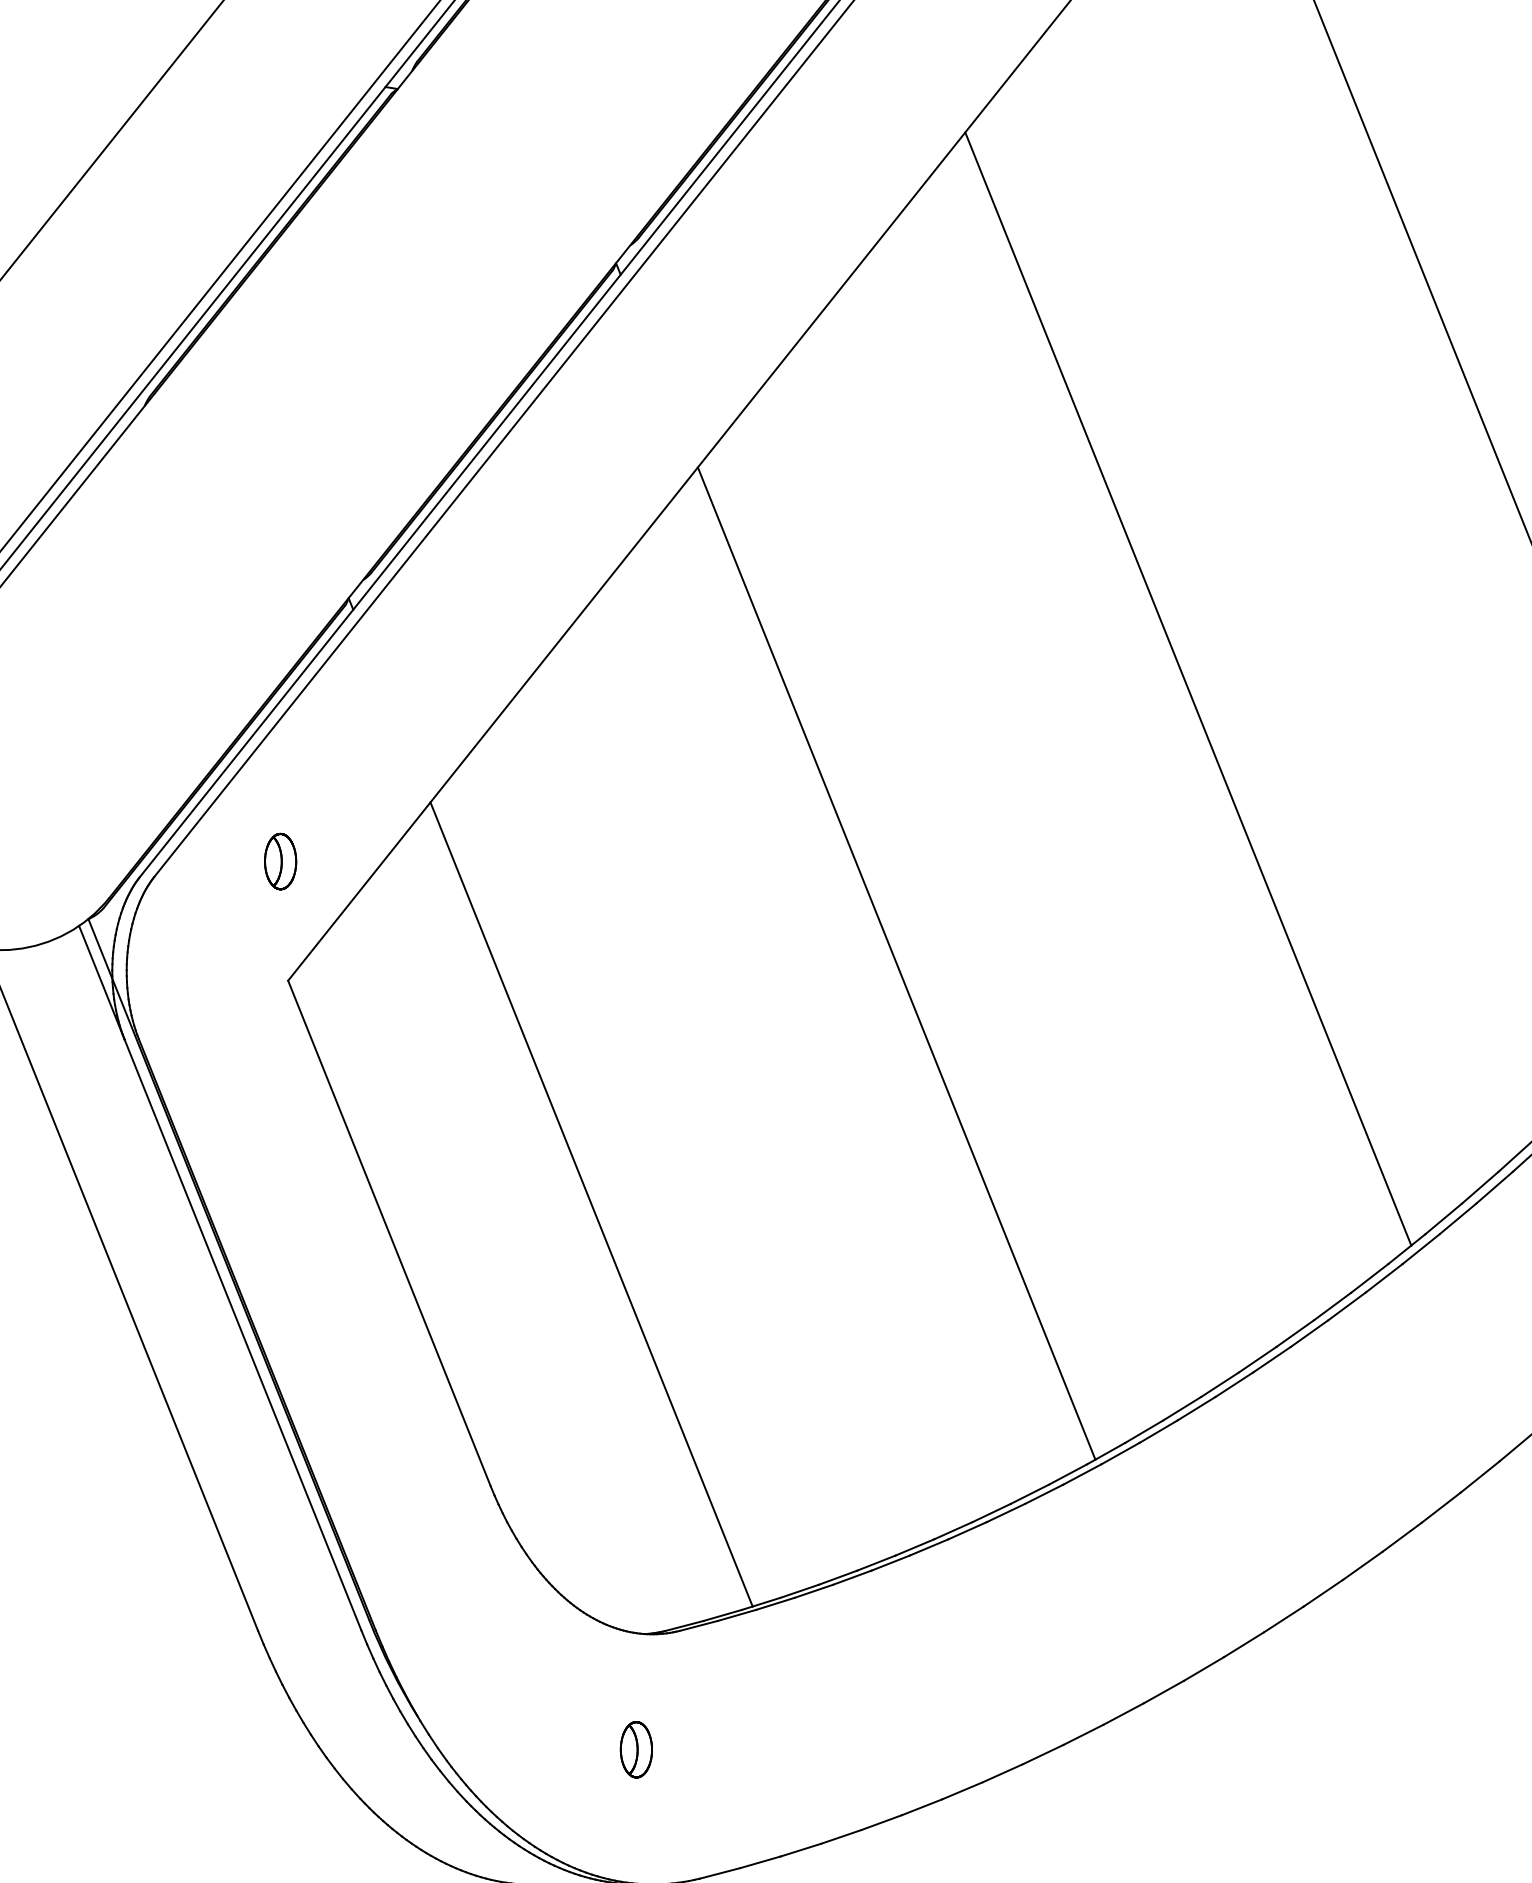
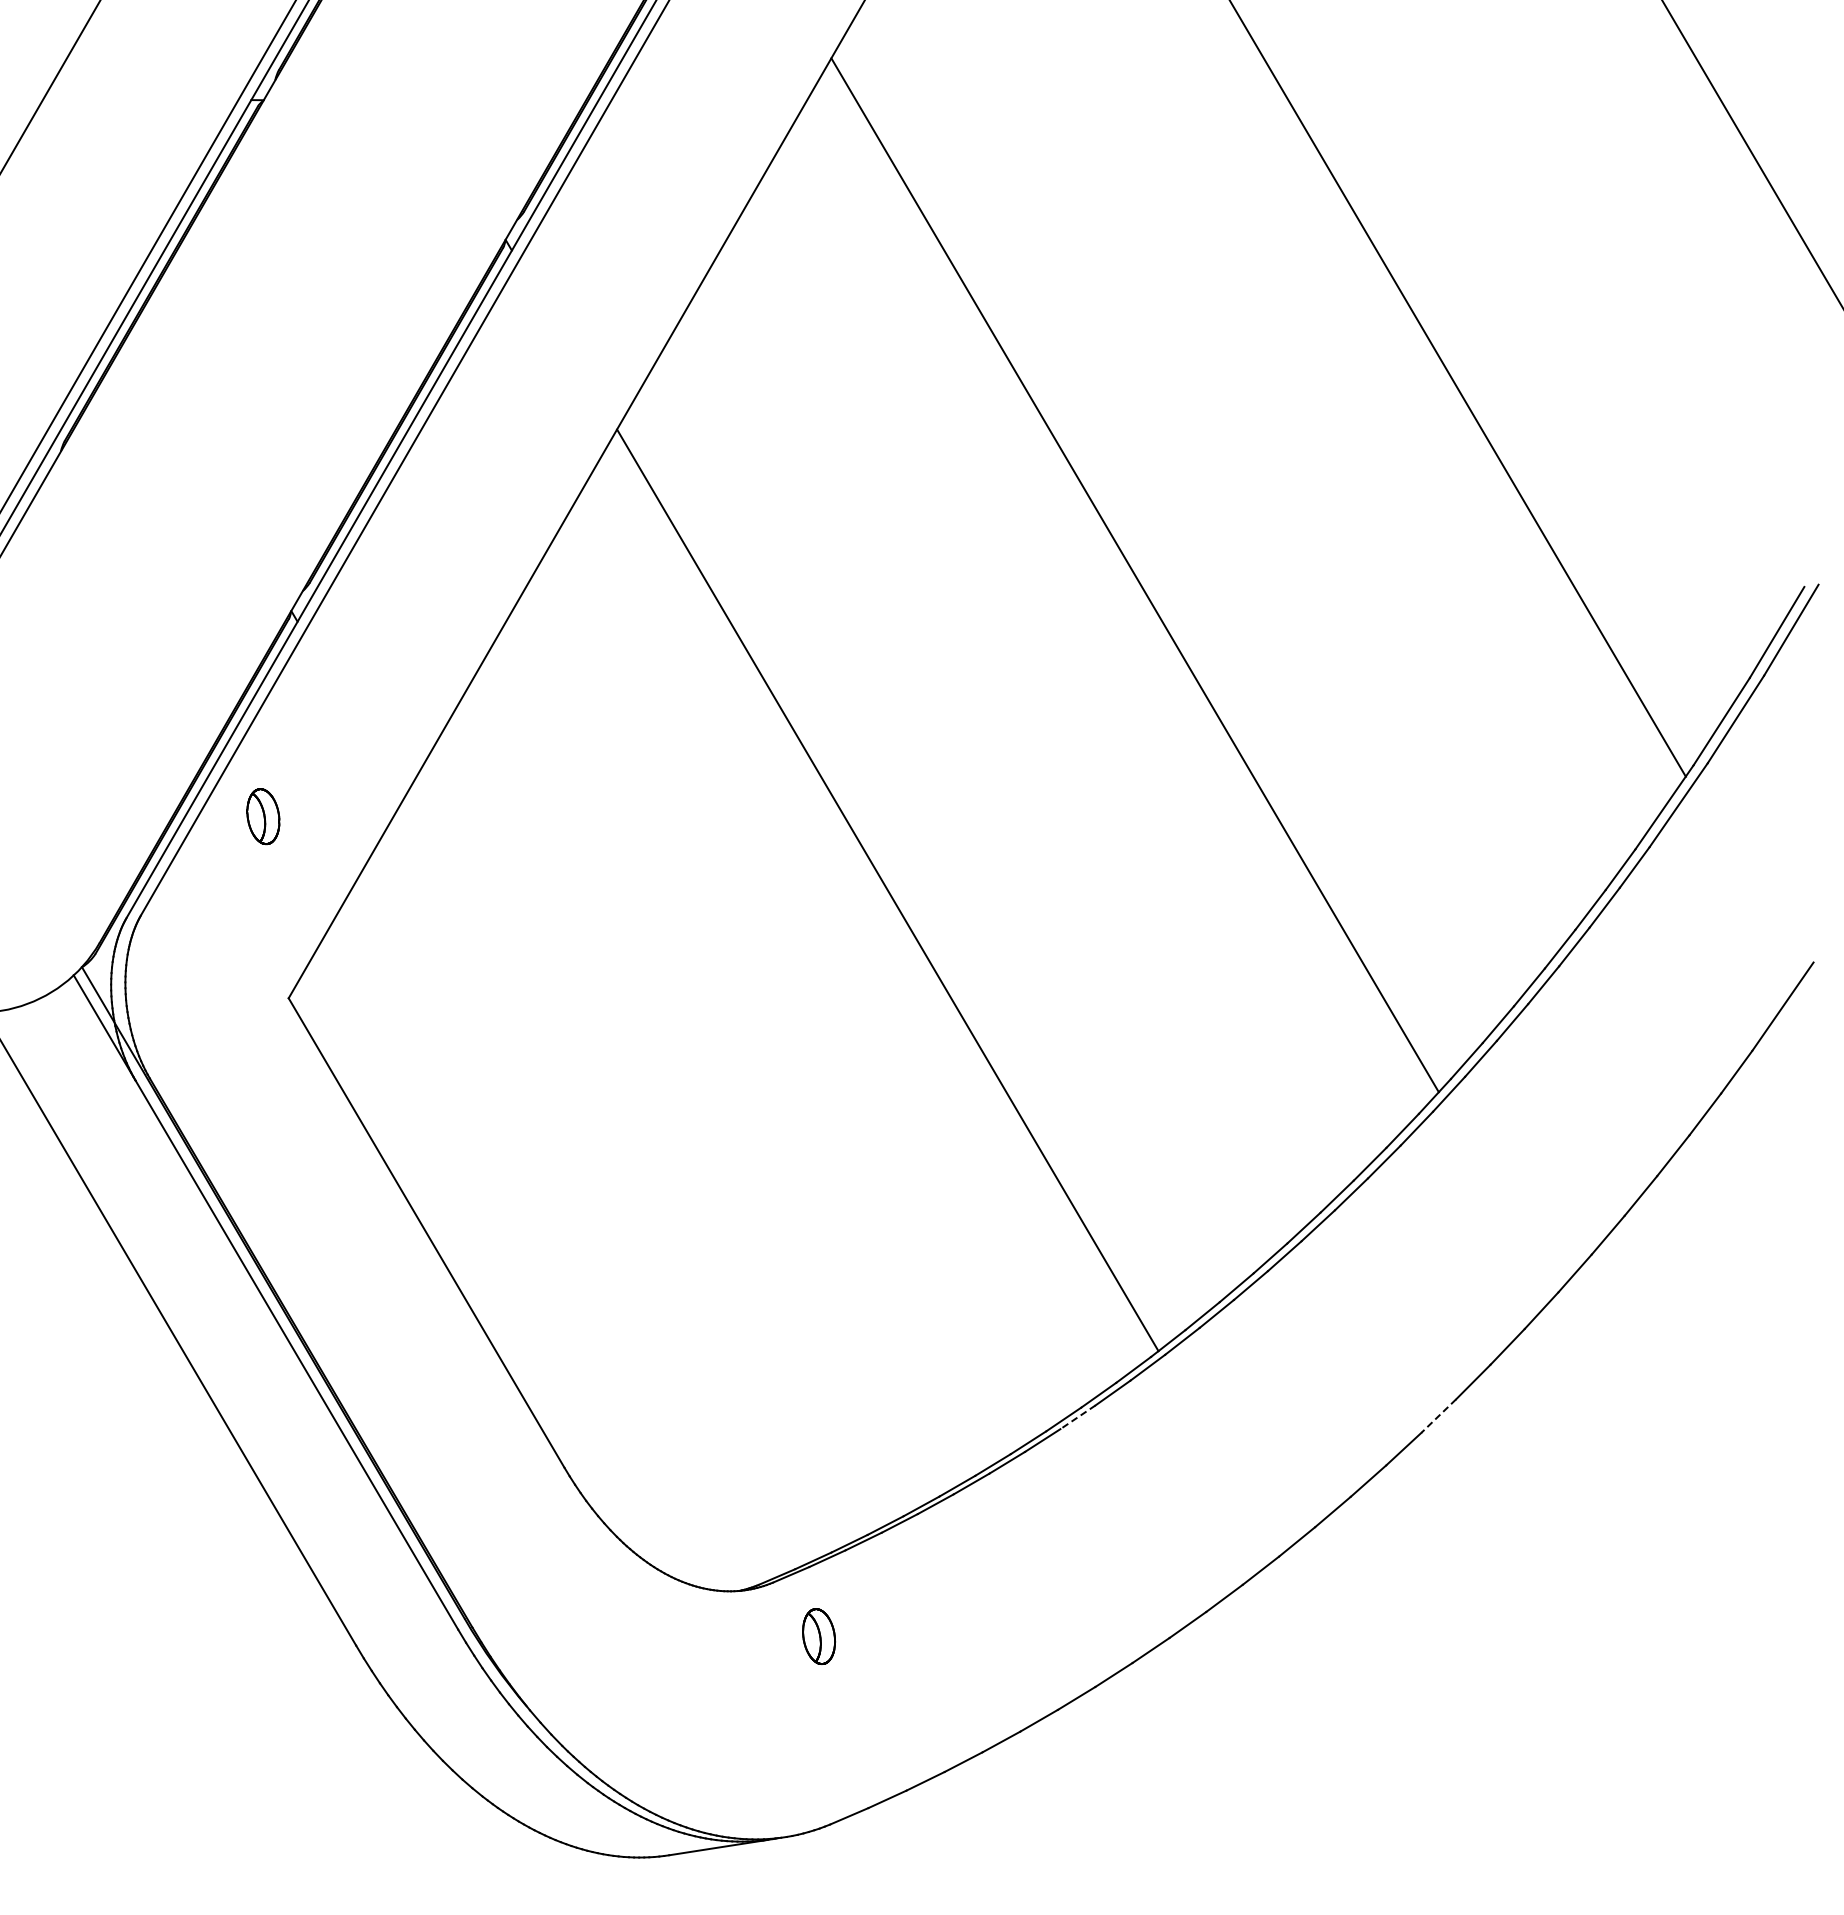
part: (280, 861) -> (263, 816), moved
line: (591, 1203) -> (621, 1173), removed
line: (1005, 1513) -> (1077, 1417), solid -> dashed
line: (1362, 1566) -> (1438, 1416), solid -> dashed
part: (635, 1749) -> (818, 1636), moved

